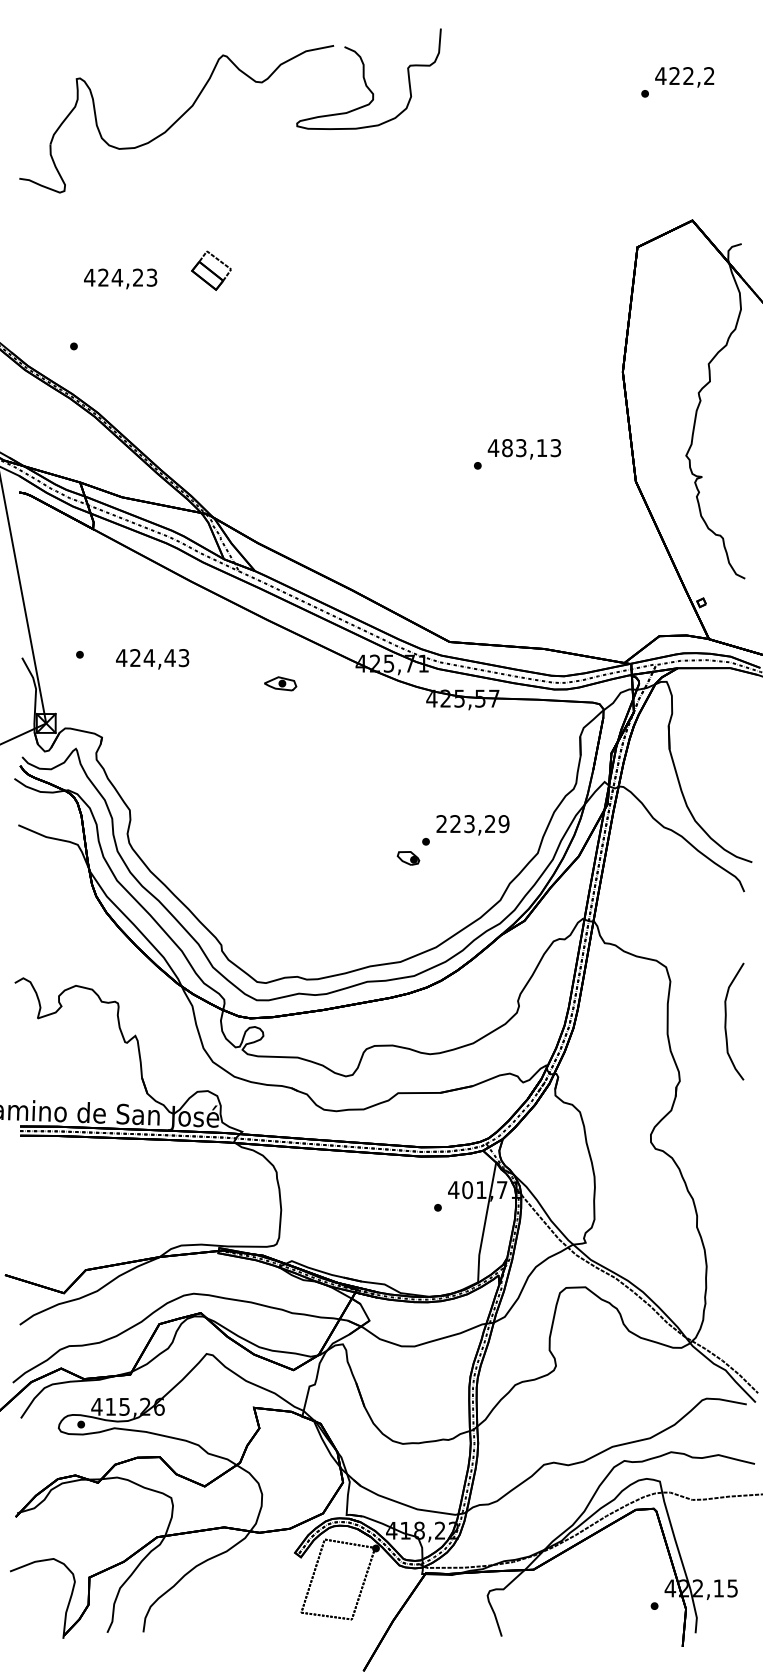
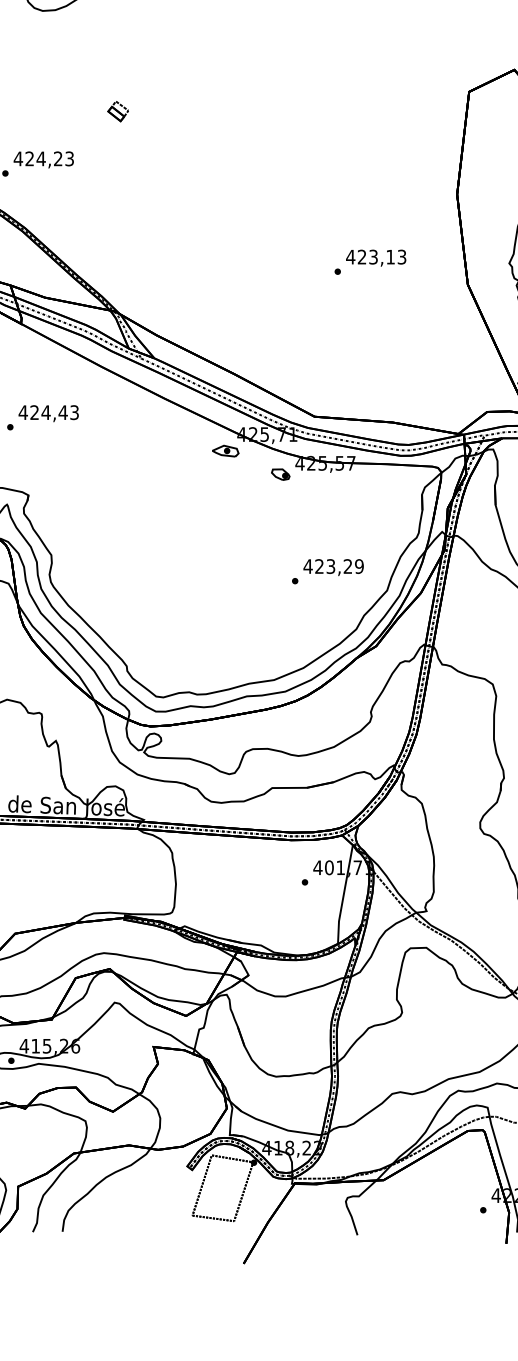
part: (210, 271) -> (117, 111), size x0.62
text: (120, 278) -> (43, 159), moved
text: (507, 448) -> (362, 257), 483,13 -> 423,13
text: (152, 659) -> (48, 413), moved
part: (280, 683) -> (225, 450), moved
text: (441, 823) -> (307, 566), 223,29 -> 423,29
part: (408, 858) -> (280, 474), moved

